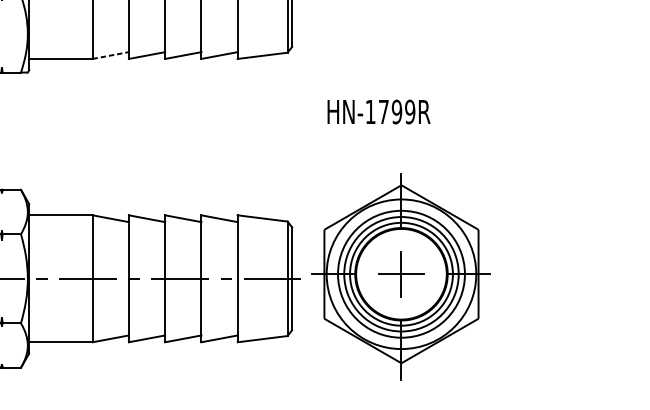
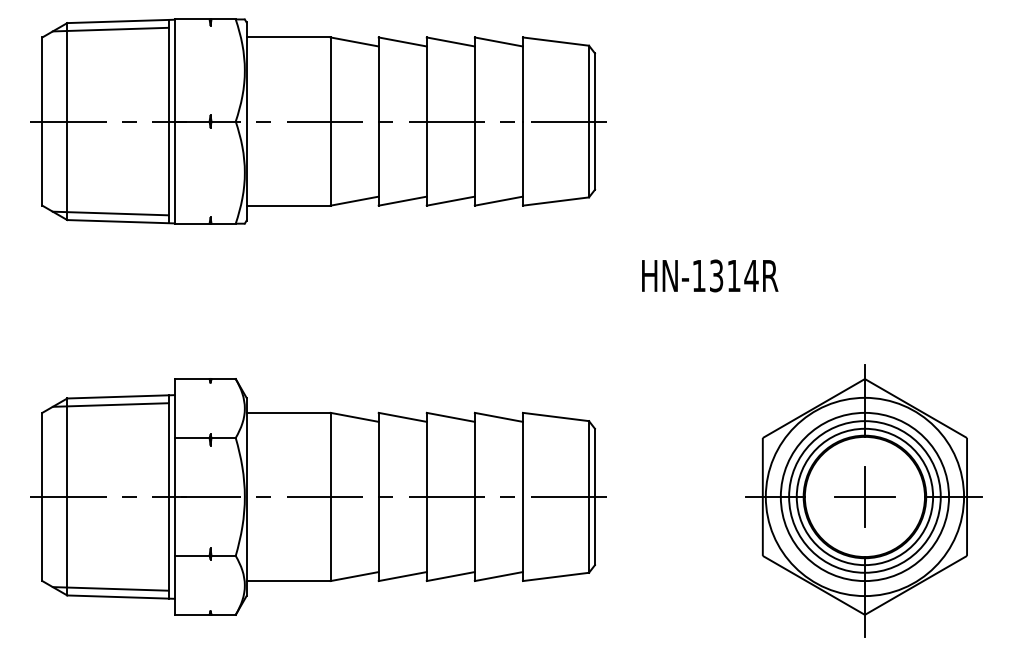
line: (111, 55) -> (355, 201), dashed -> solid
text: (397, 111) -> (734, 275), HN-1799R -> HN-1314R
part: (400, 276) -> (863, 500), moved

